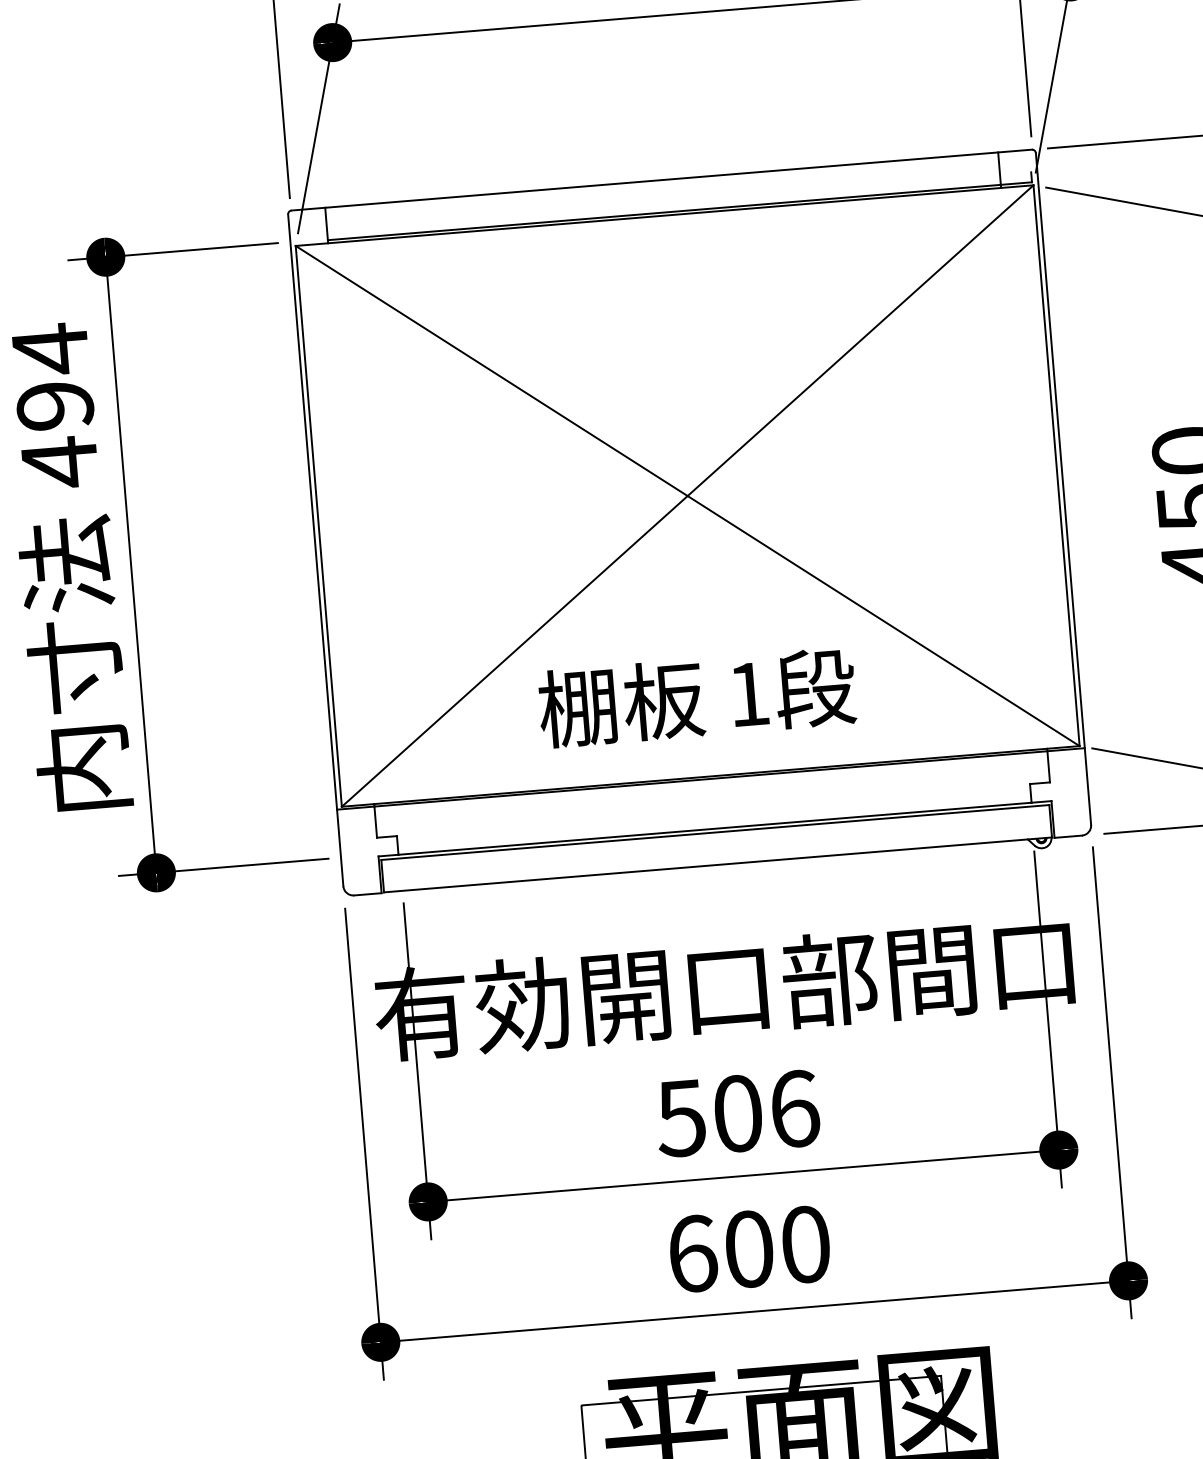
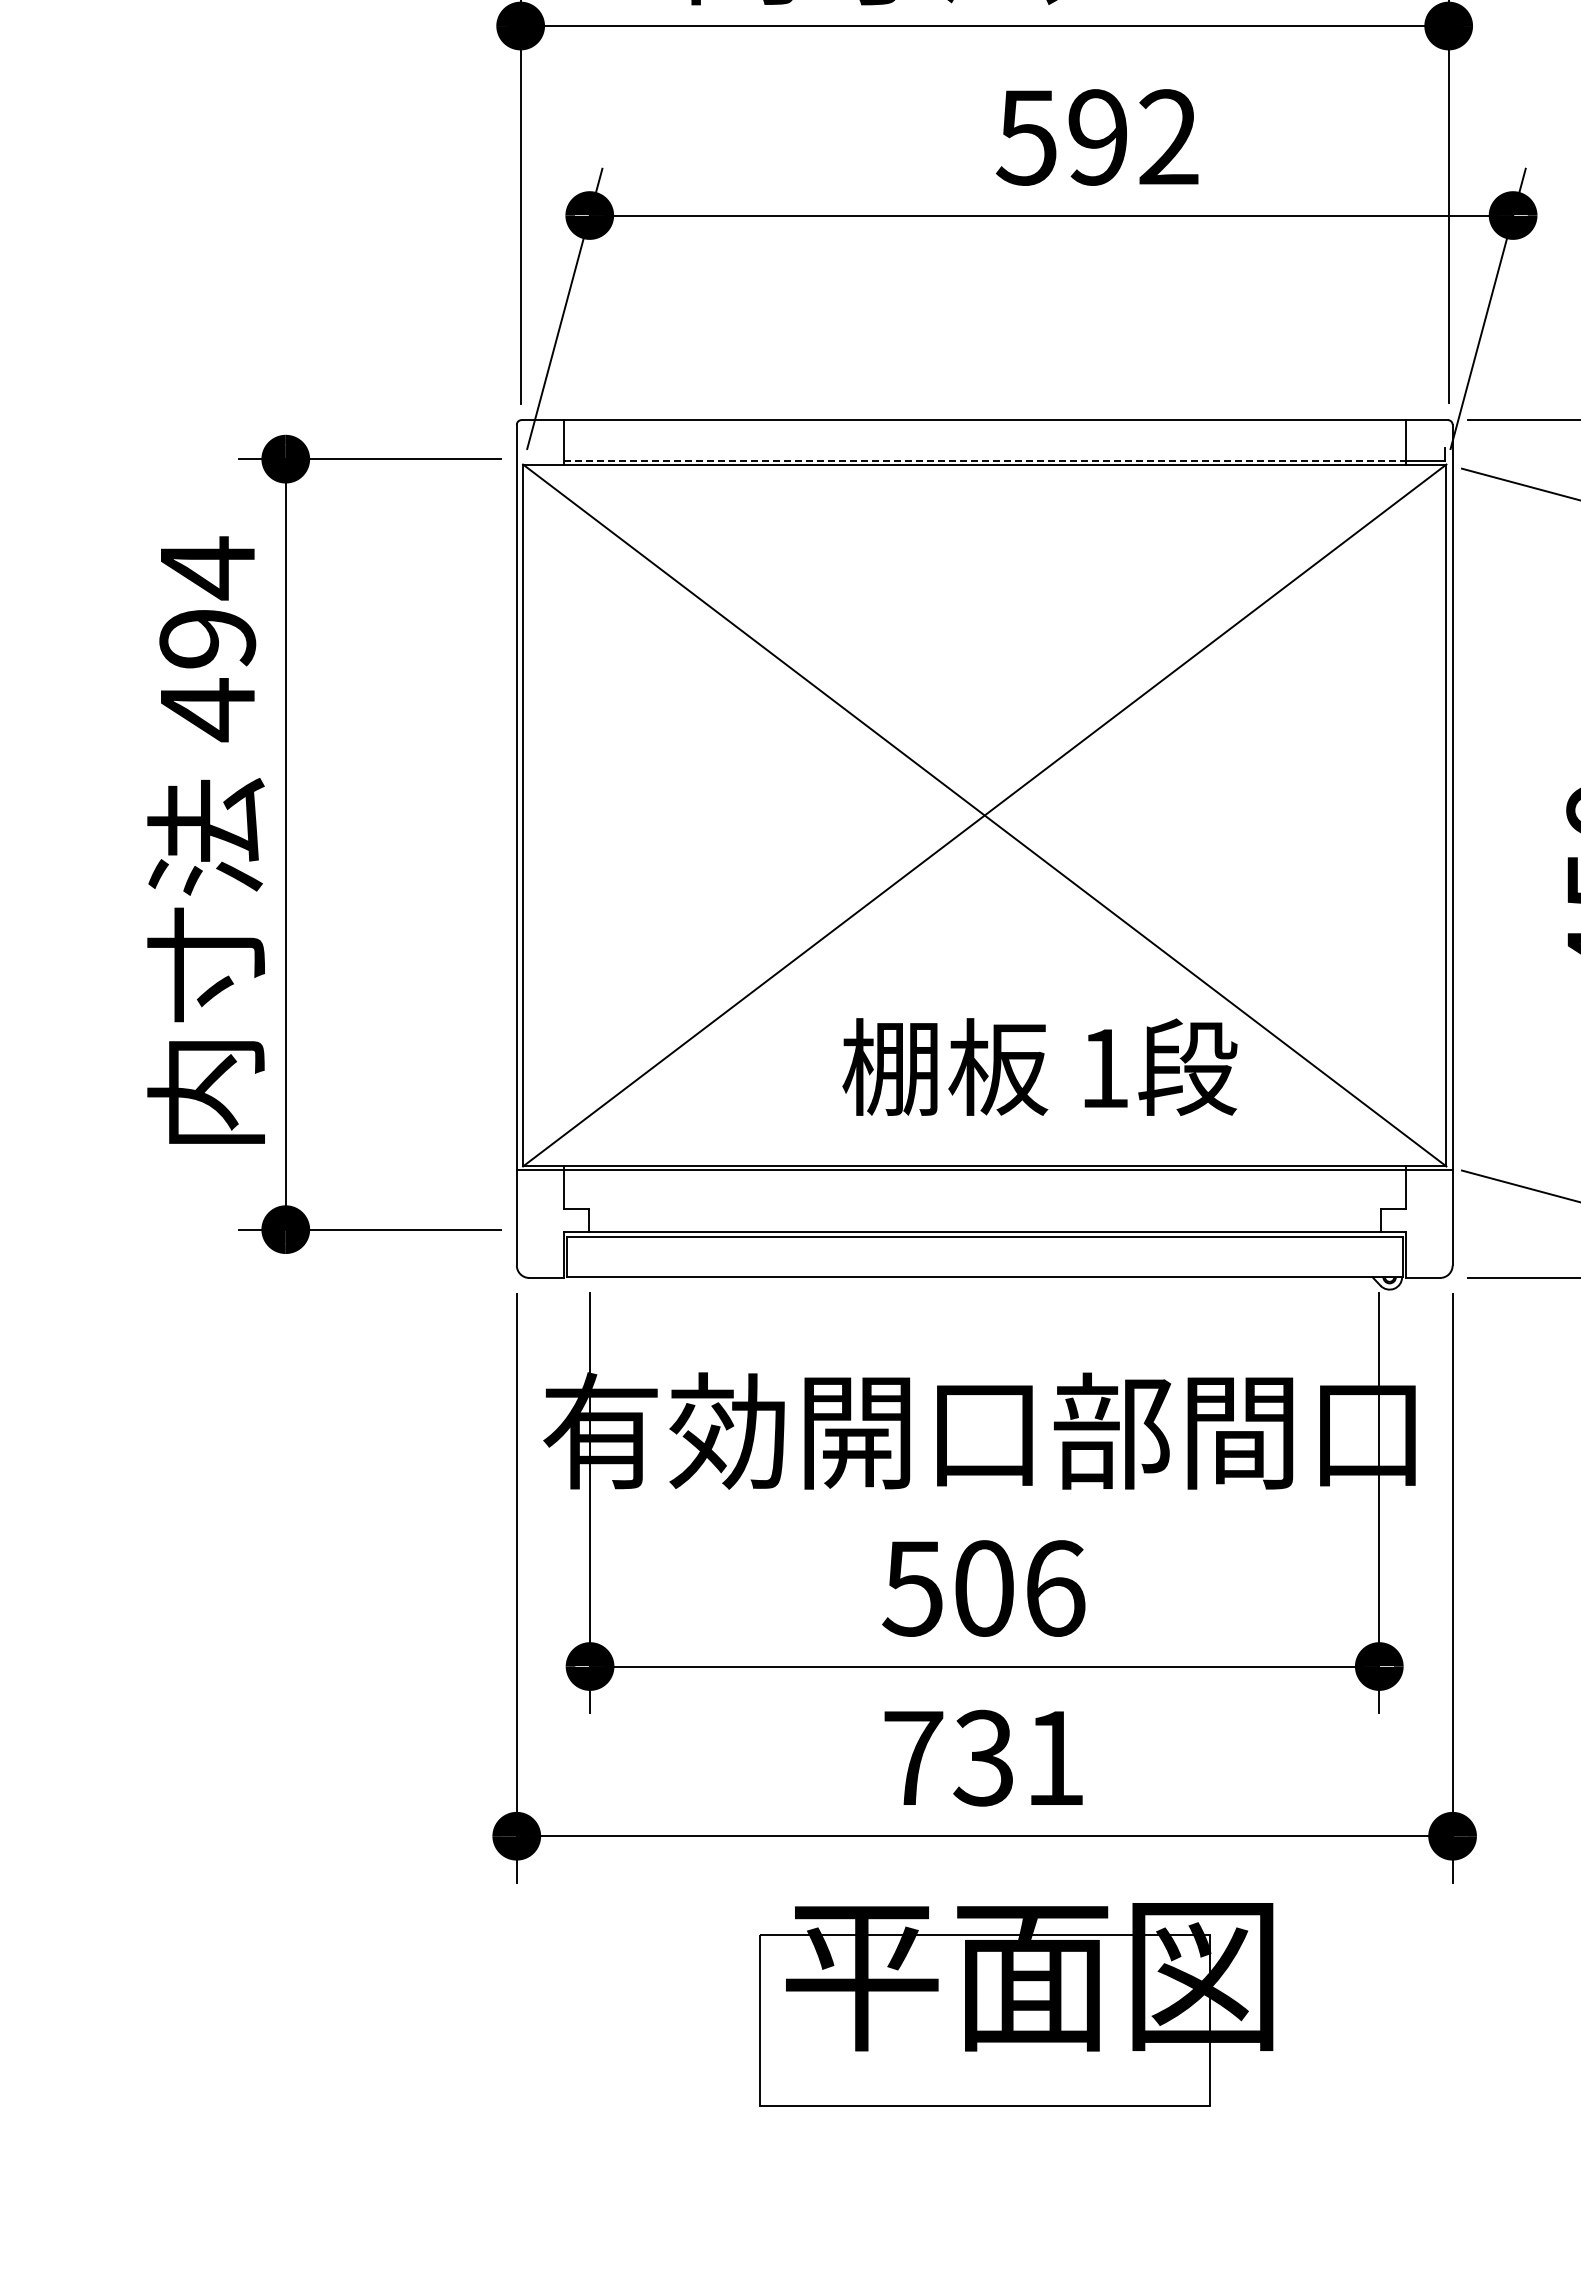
line: (664, 212) -> (985, 460), solid -> dashed
text: (696, 697) -> (1039, 1066), moved
text: (749, 1248) -> (984, 1757), 600 -> 731

